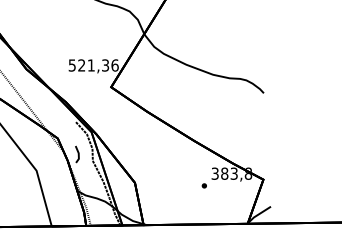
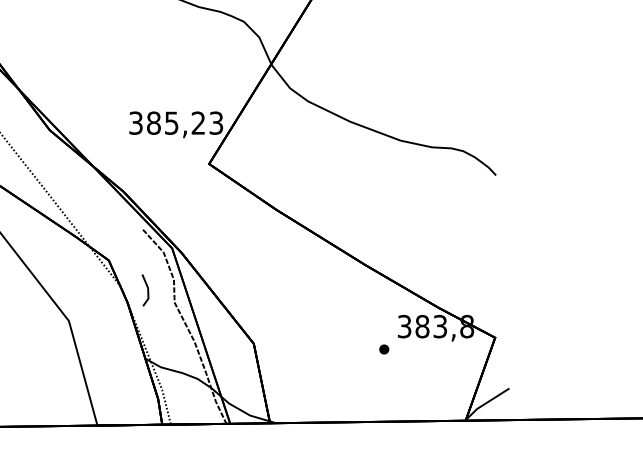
text: (93, 65) -> (175, 123), 521,36 -> 385,23

